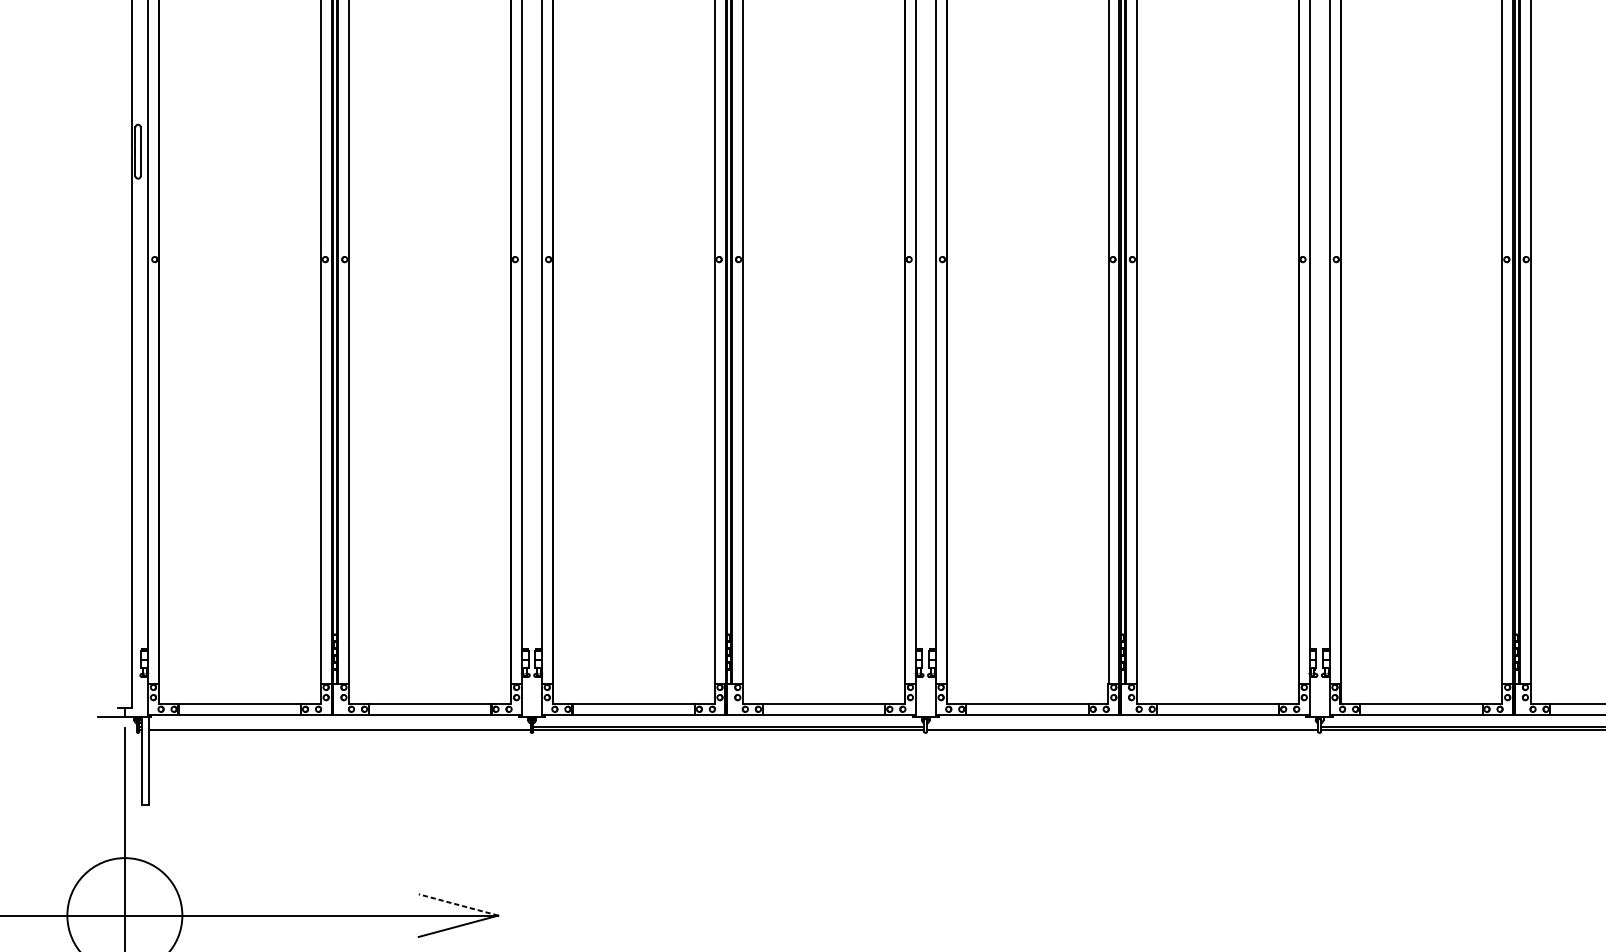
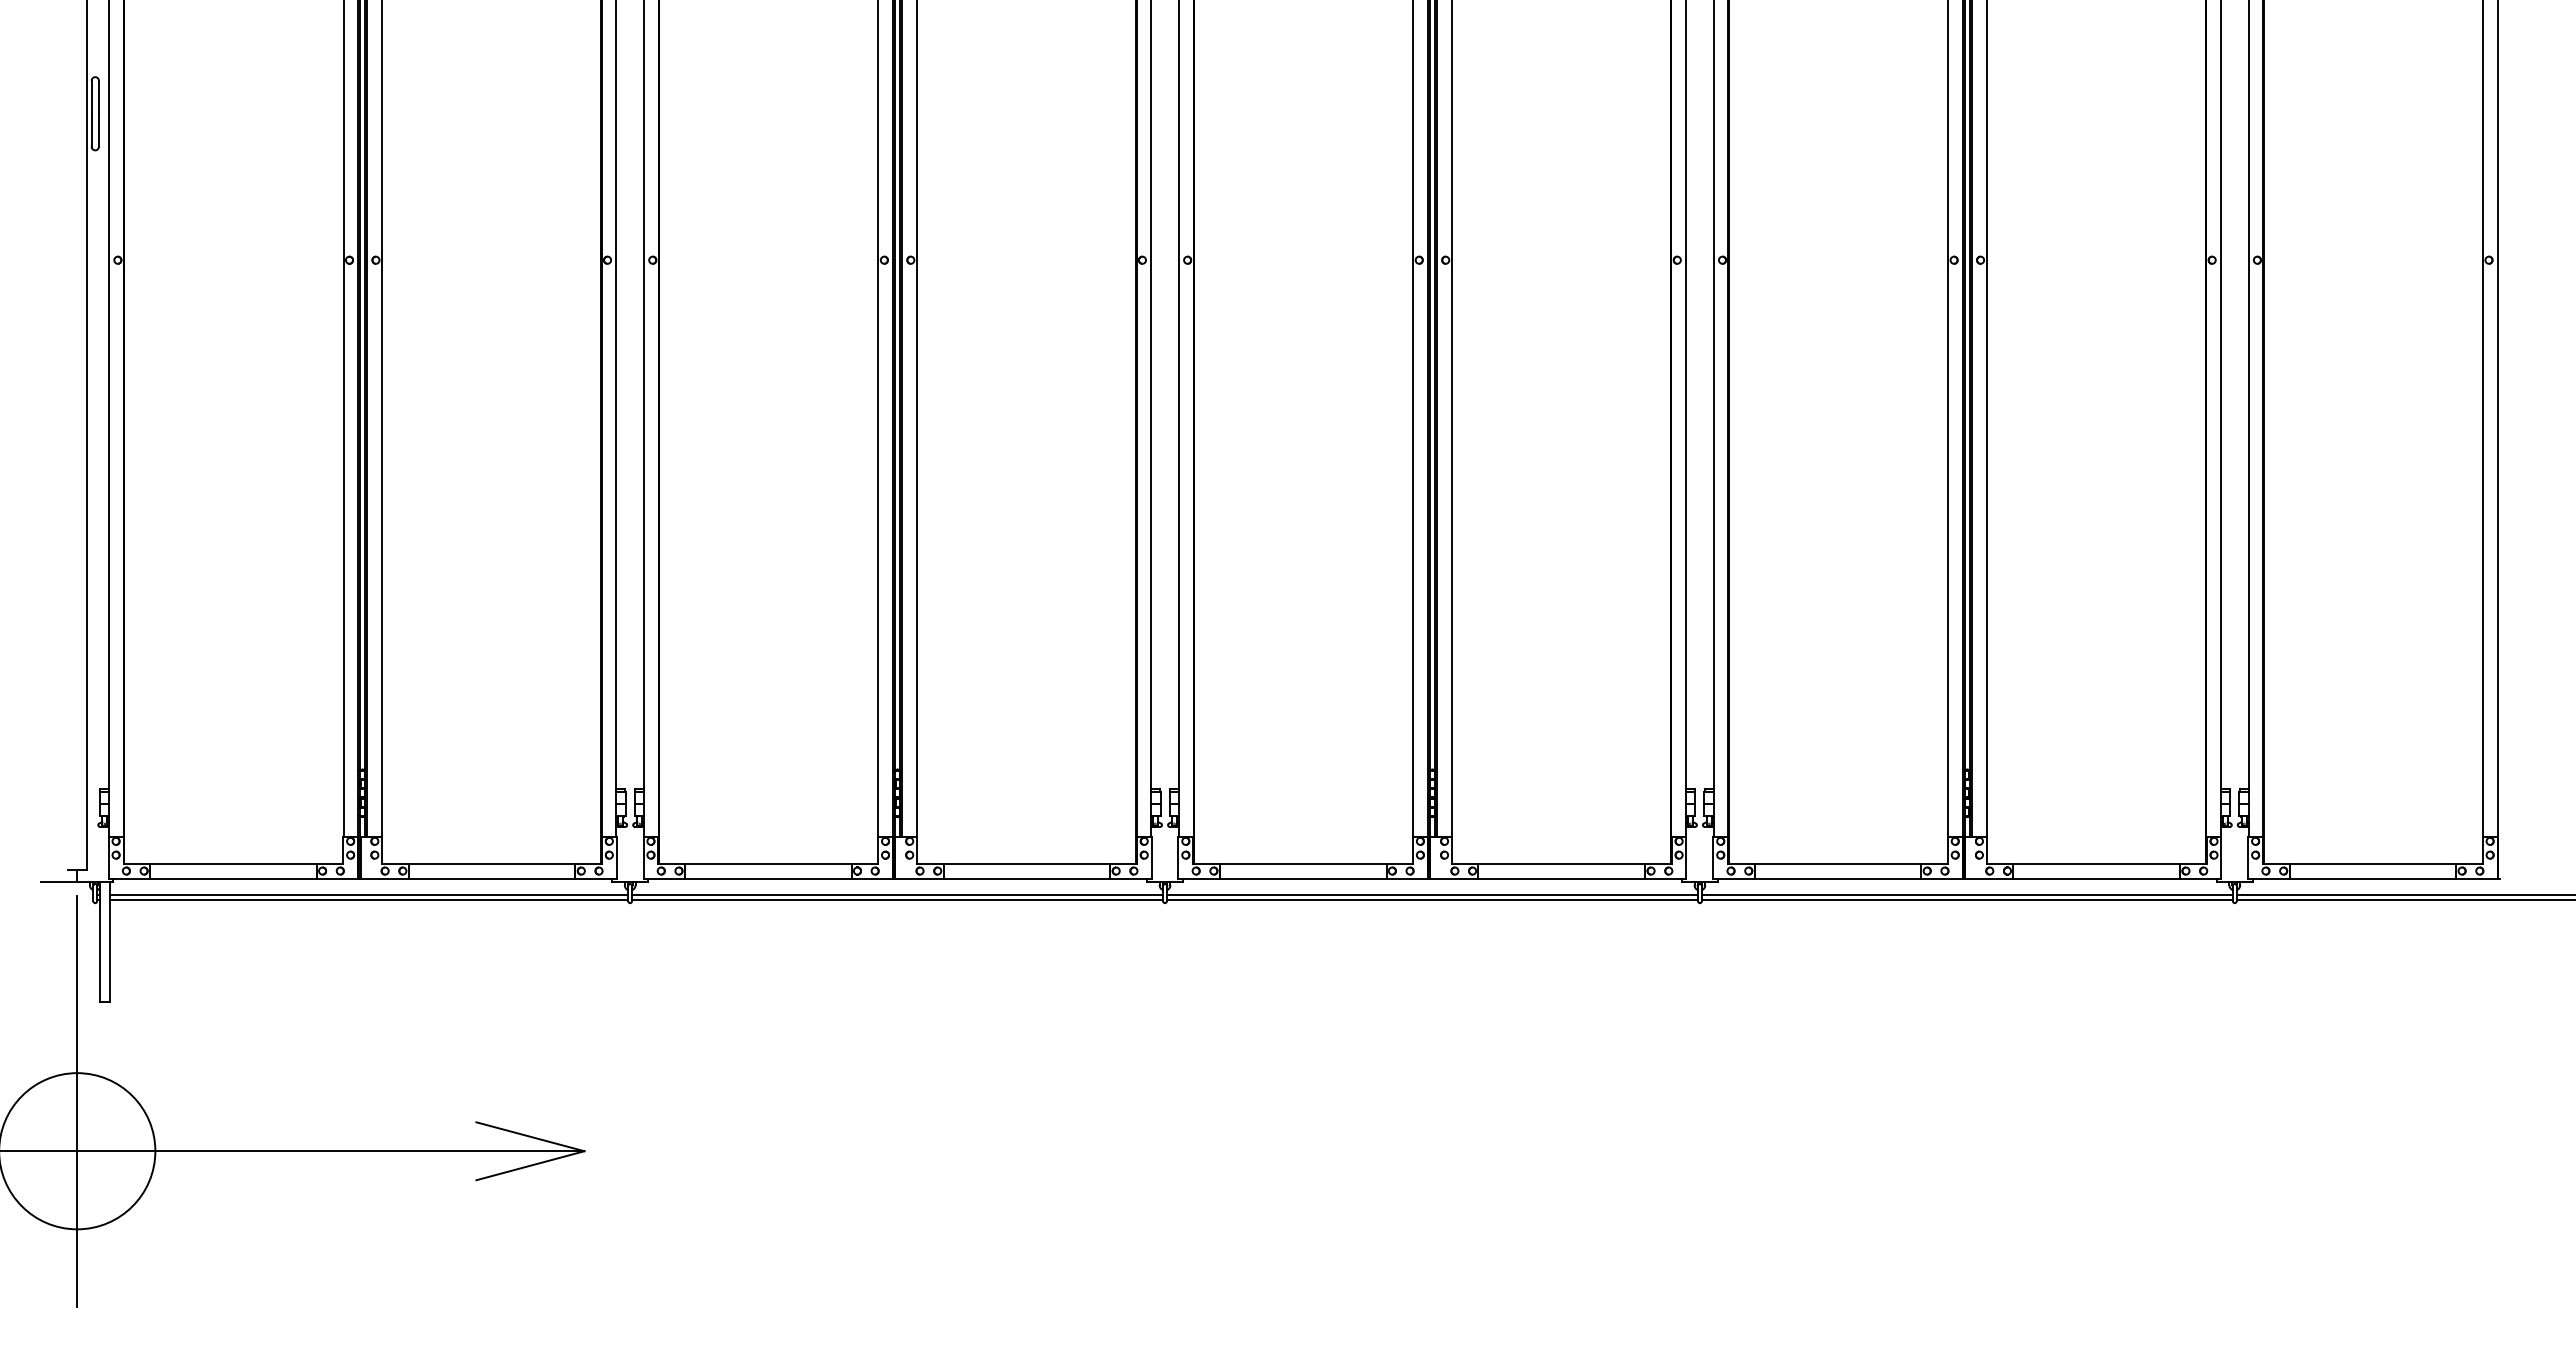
line: (339, 726) -> (368, 894), added
line: (1122, 726) -> (1432, 894), added
line: (458, 904) -> (530, 1136), dashed -> solid

